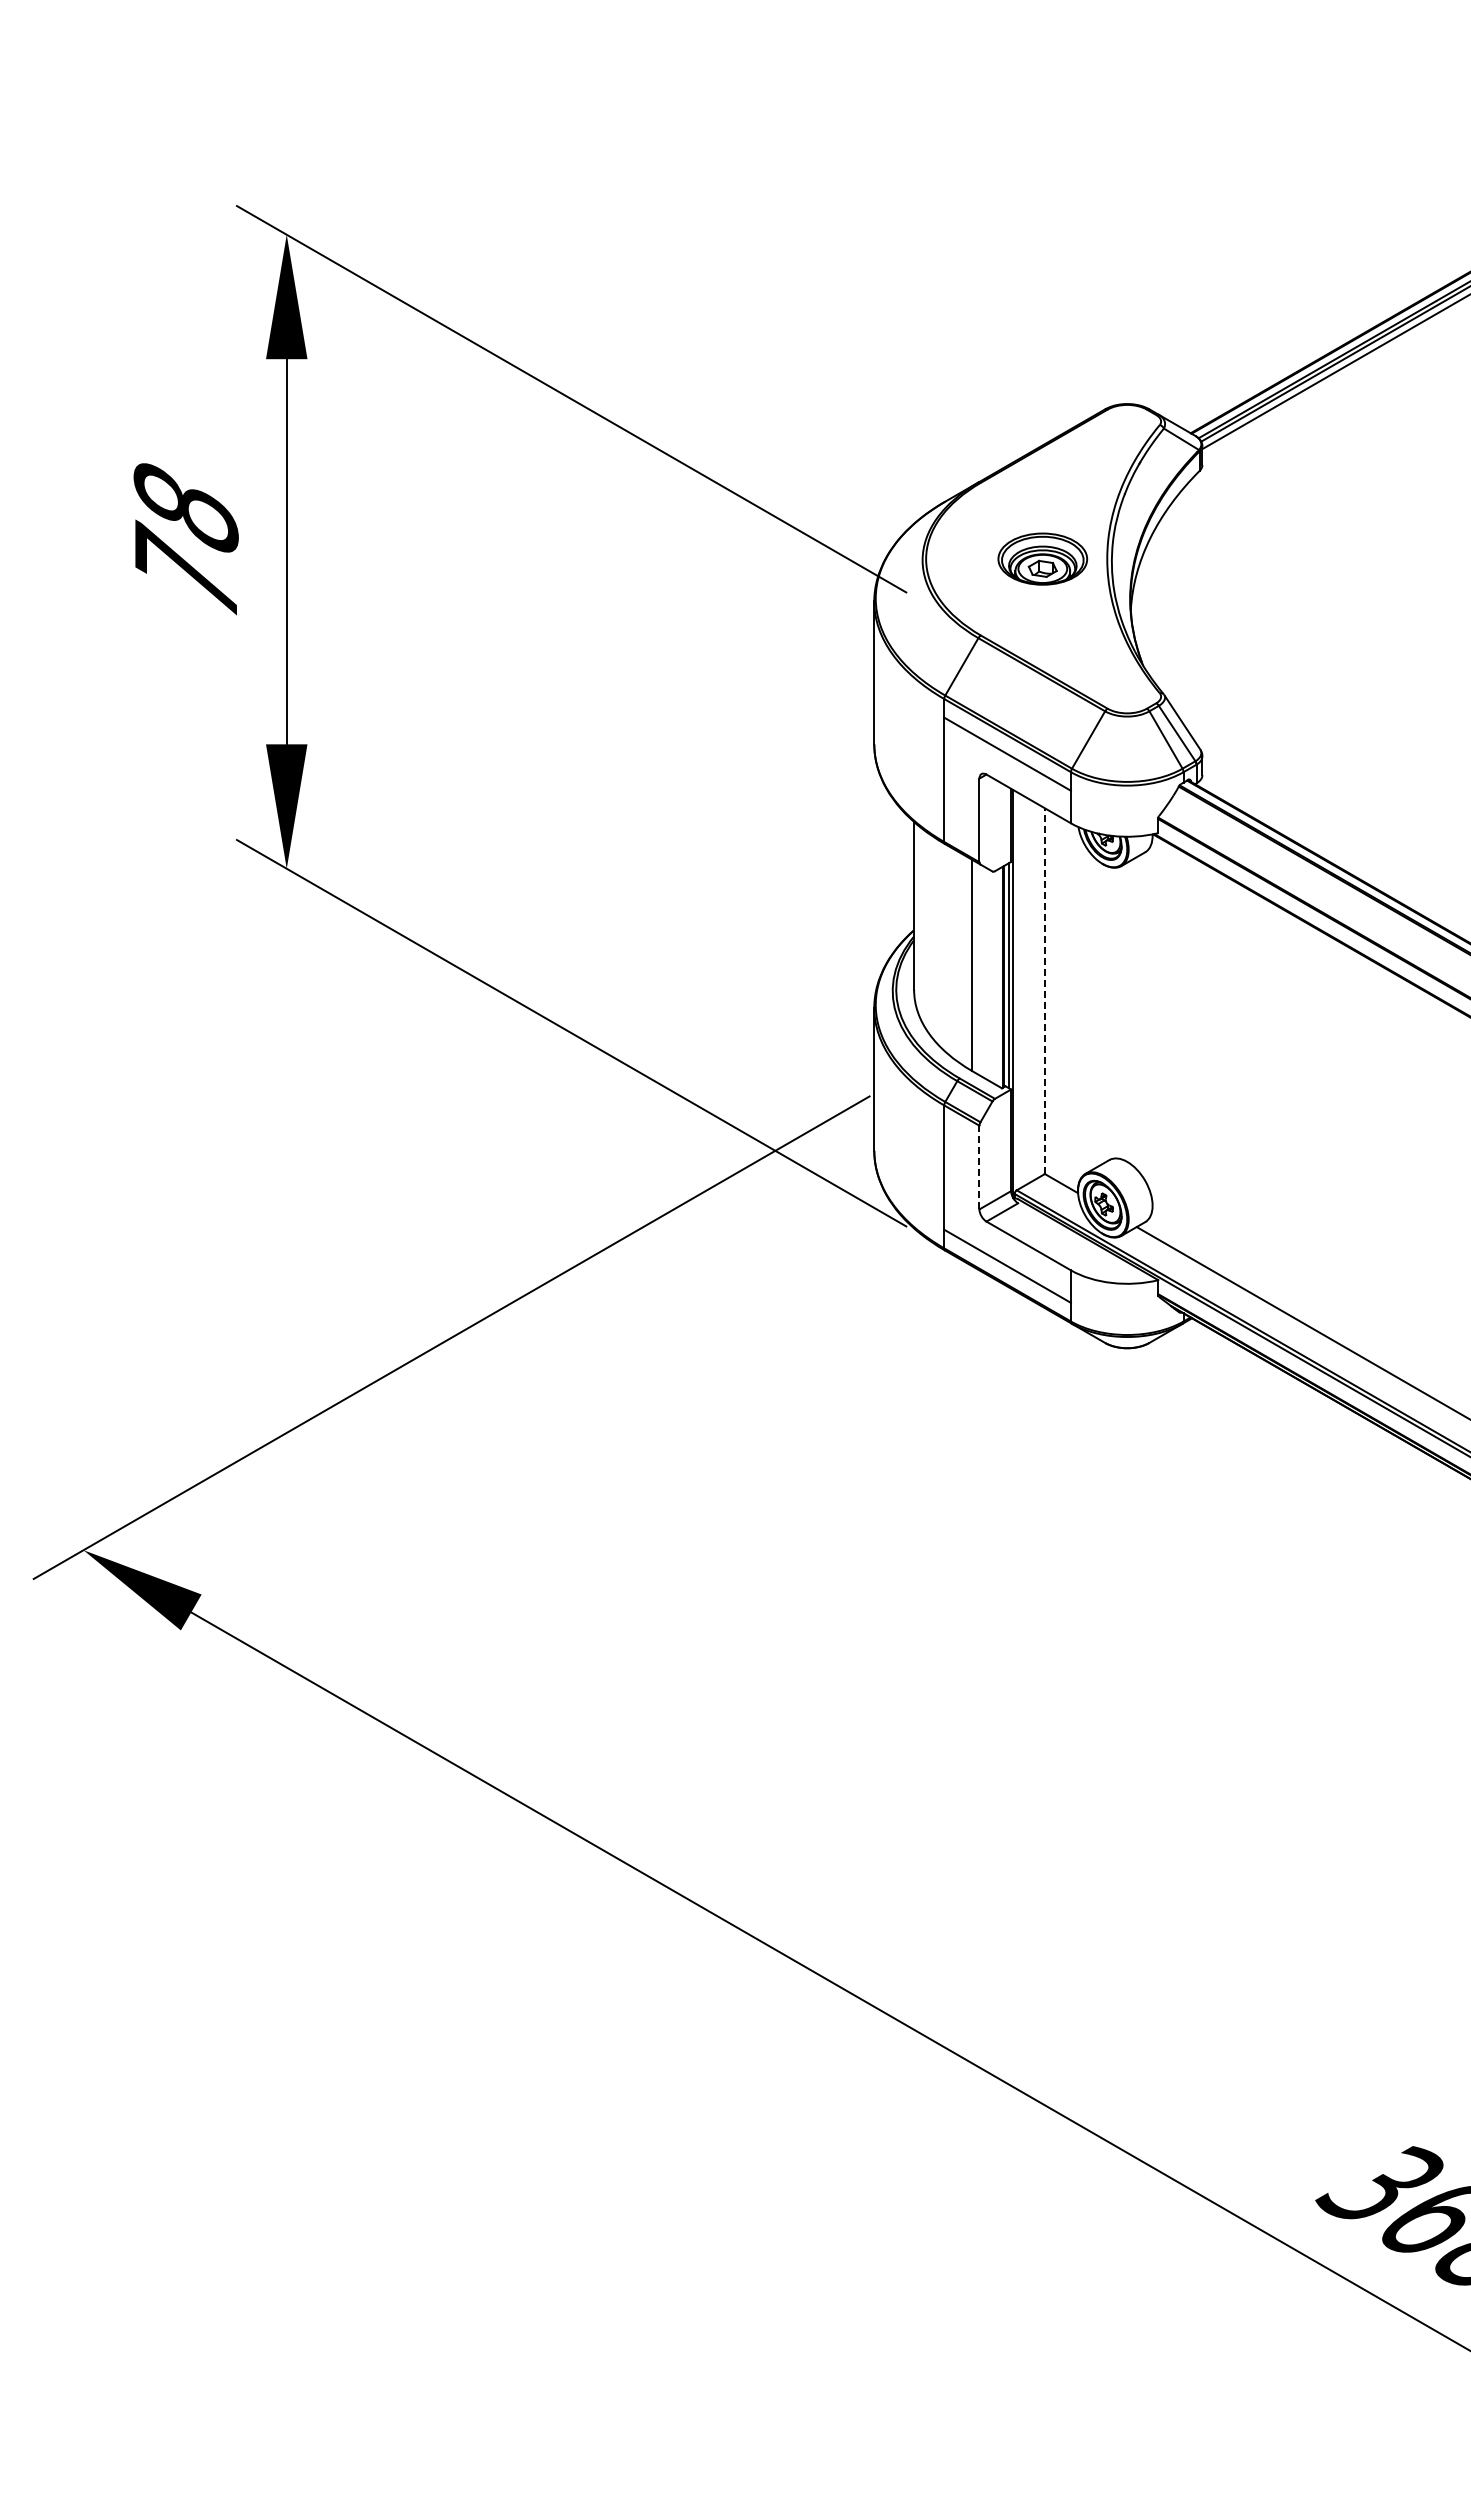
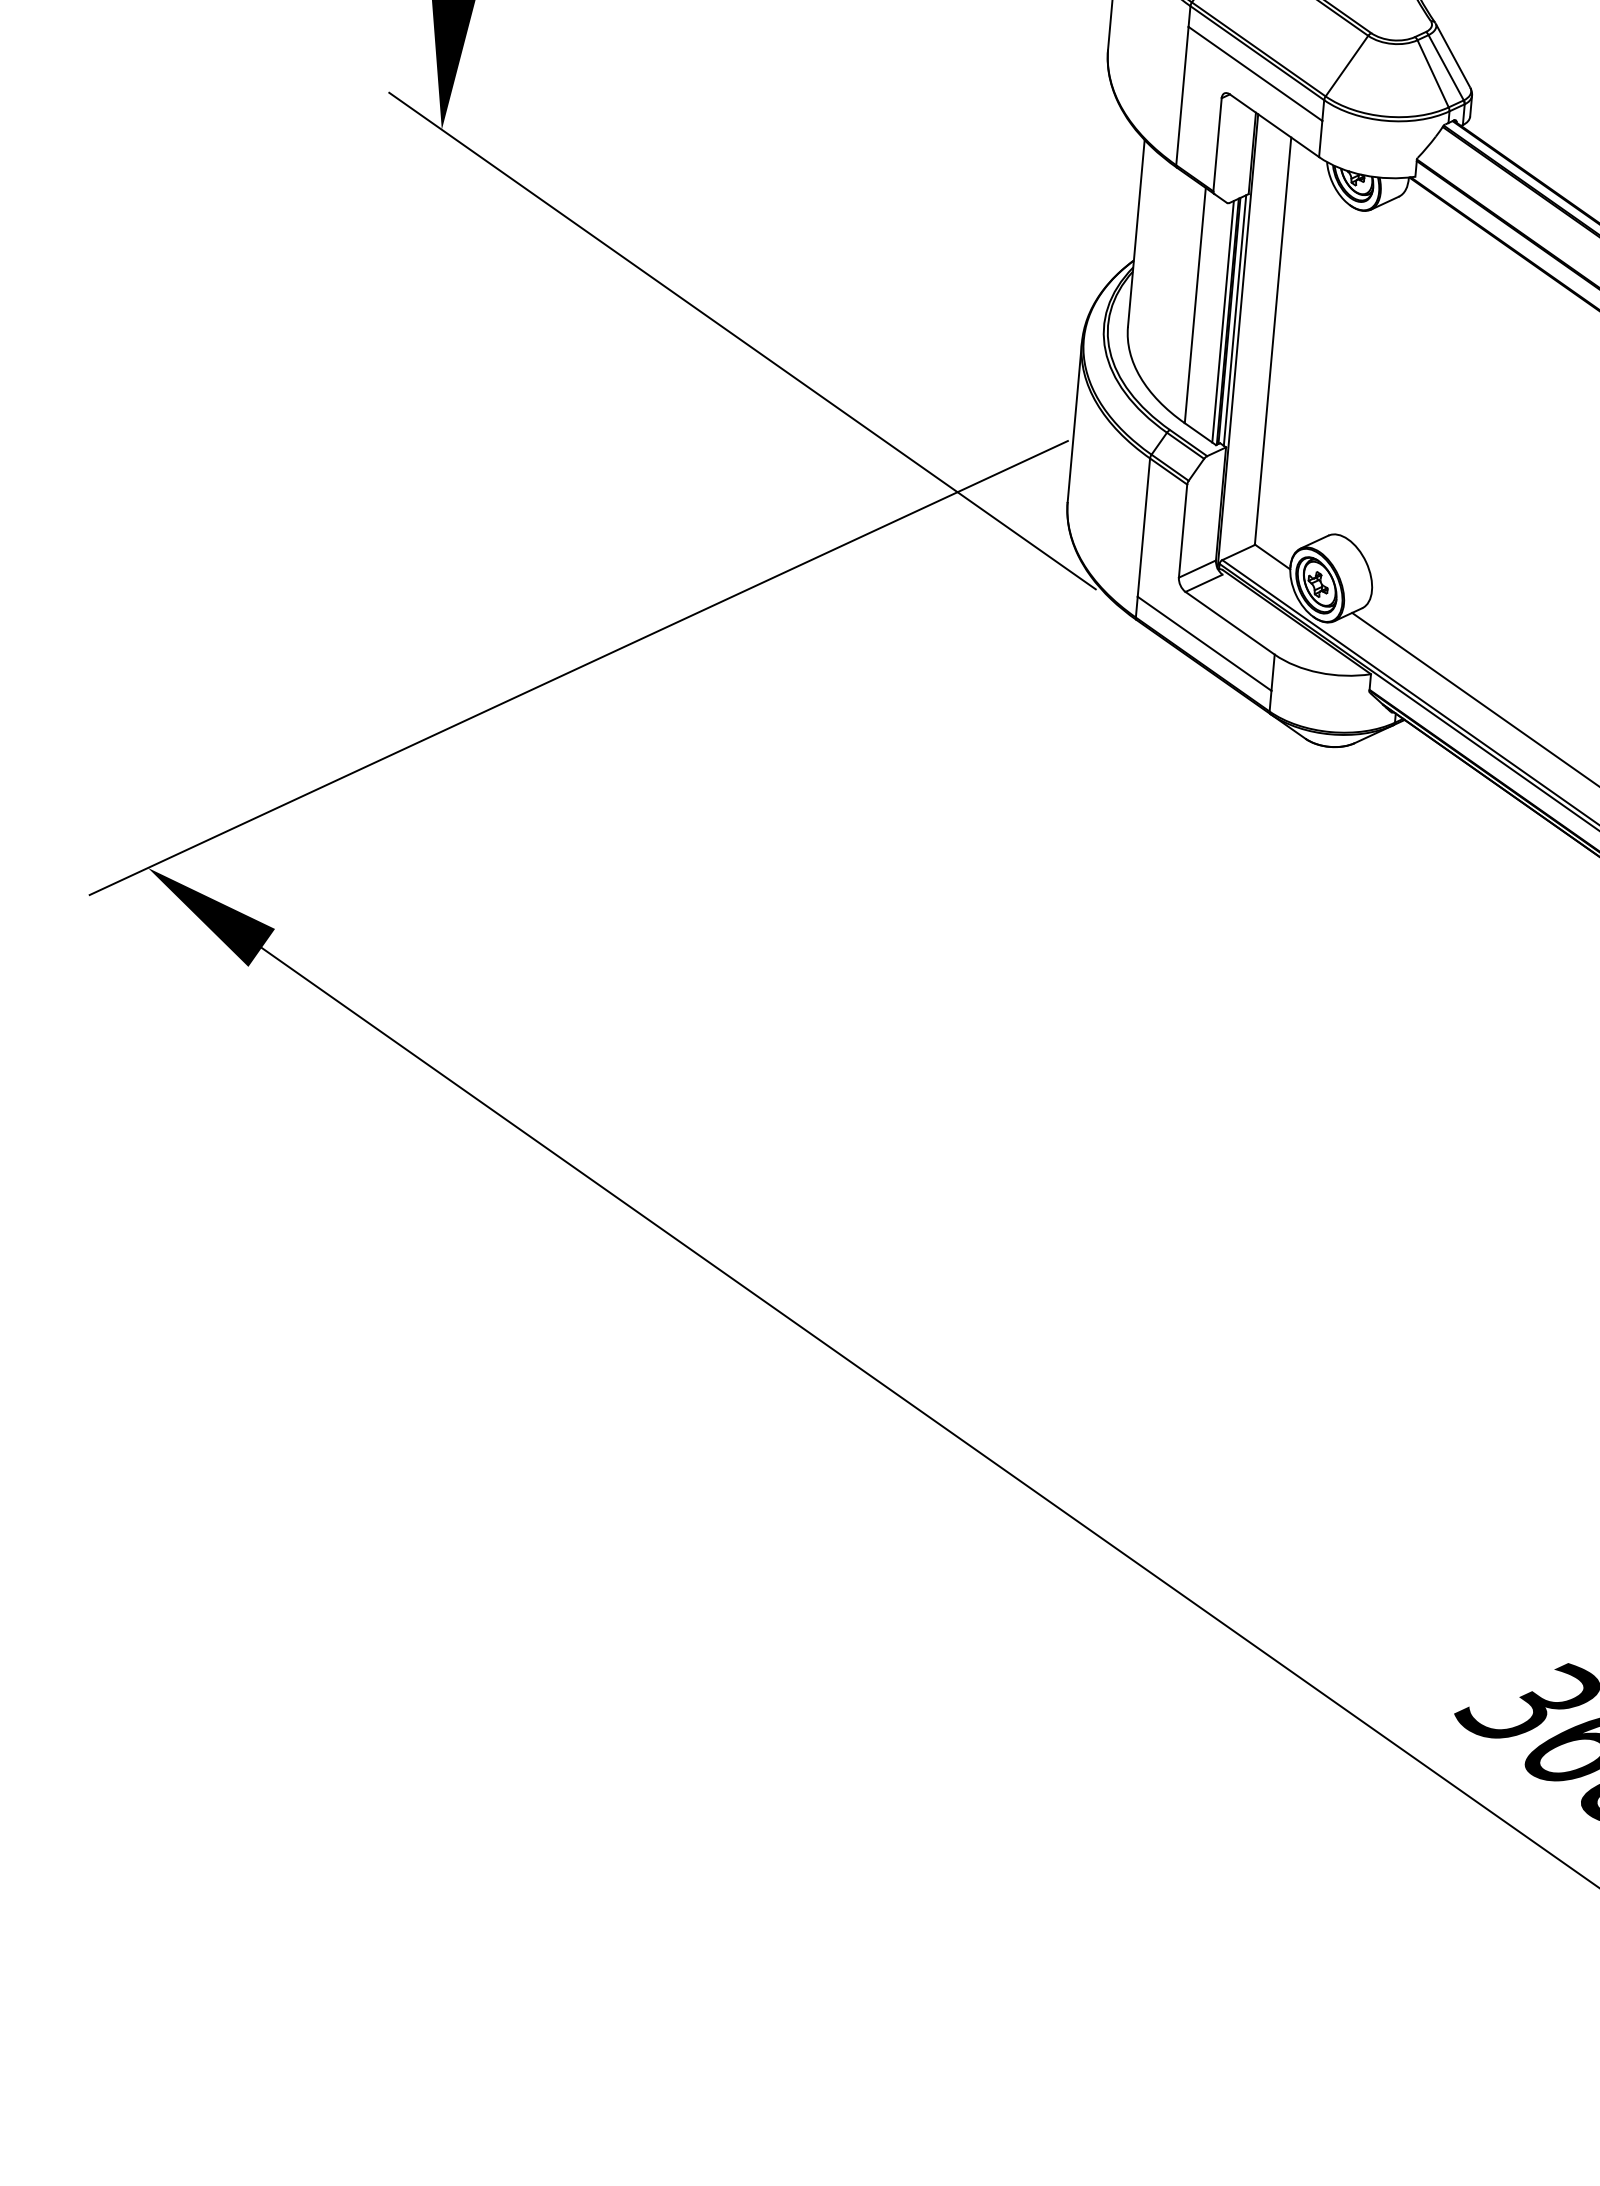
line: (998, 977) -> (1223, 321), added
line: (1044, 990) -> (1273, 340), dashed -> solid
line: (979, 1167) -> (1183, 531), dashed -> solid

